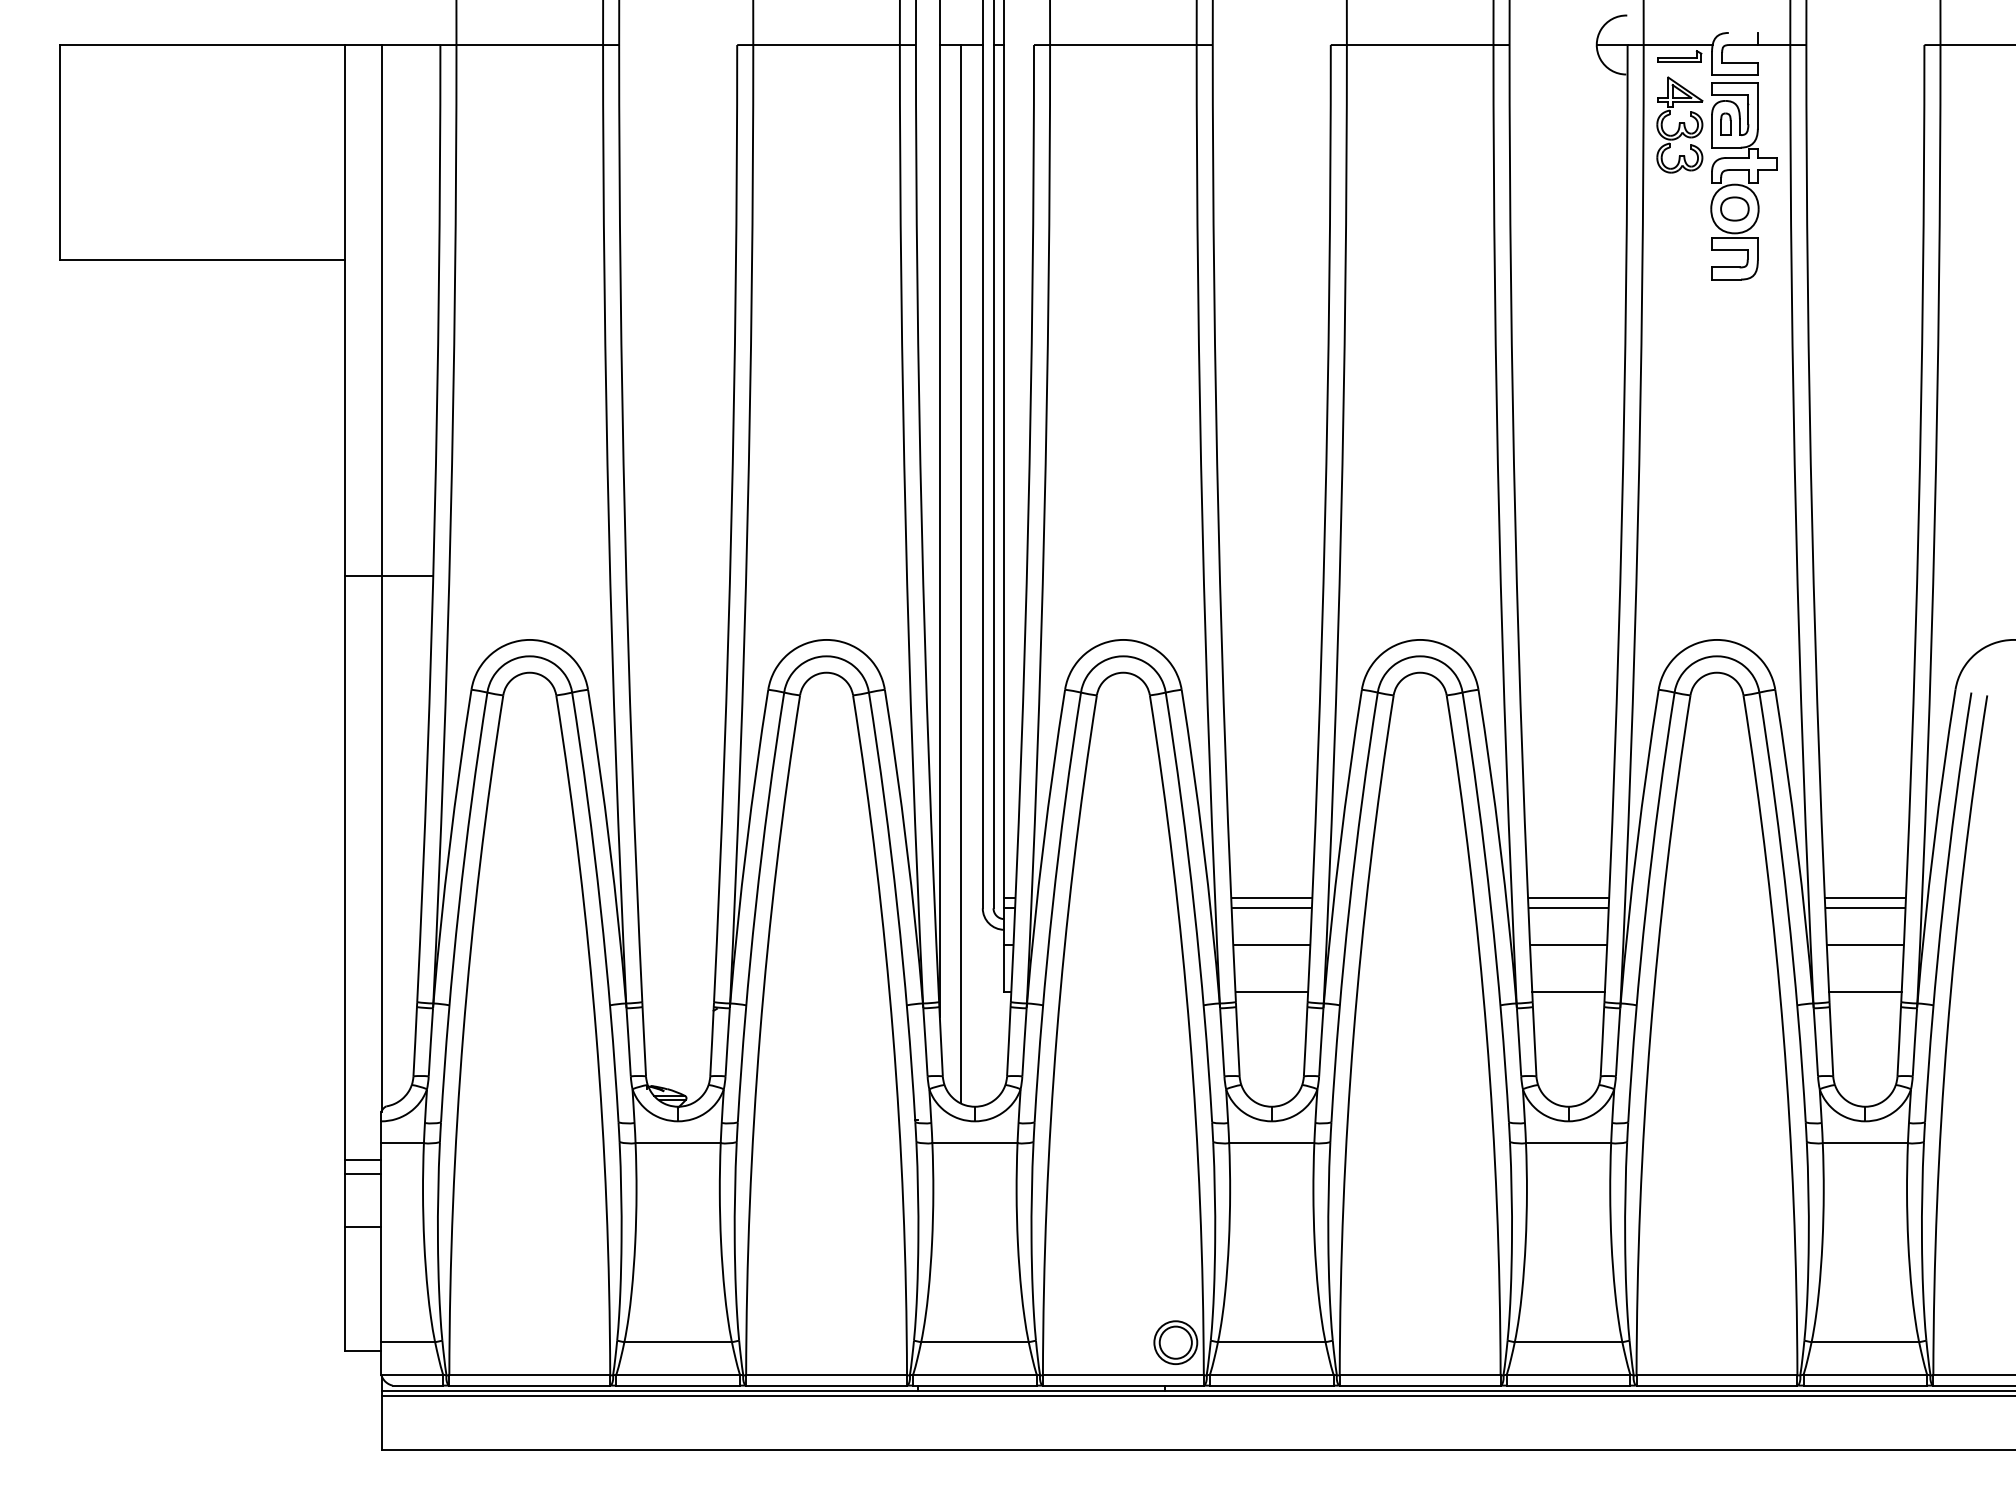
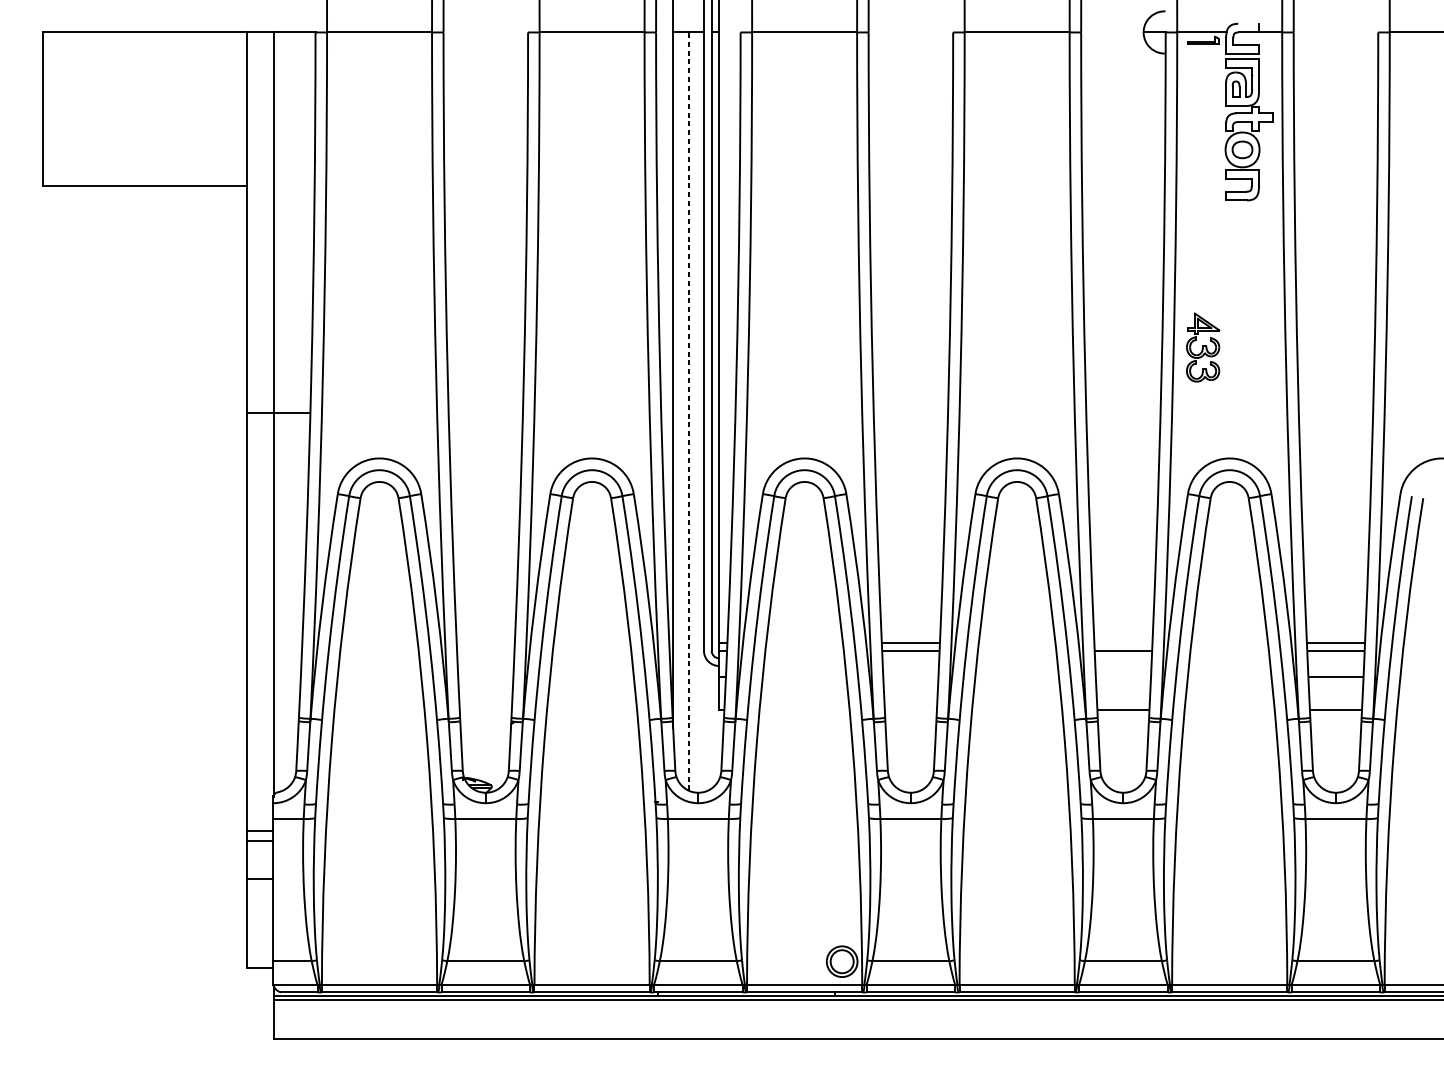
part: (1679, 124) -> (1202, 347), moved
line: (961, 573) -> (688, 410), solid -> dashed
line: (1568, 897) -> (1123, 642), removed
line: (1271, 944) -> (910, 676), removed
line: (1568, 944) -> (1123, 676), removed
line: (1271, 991) -> (910, 710), removed

